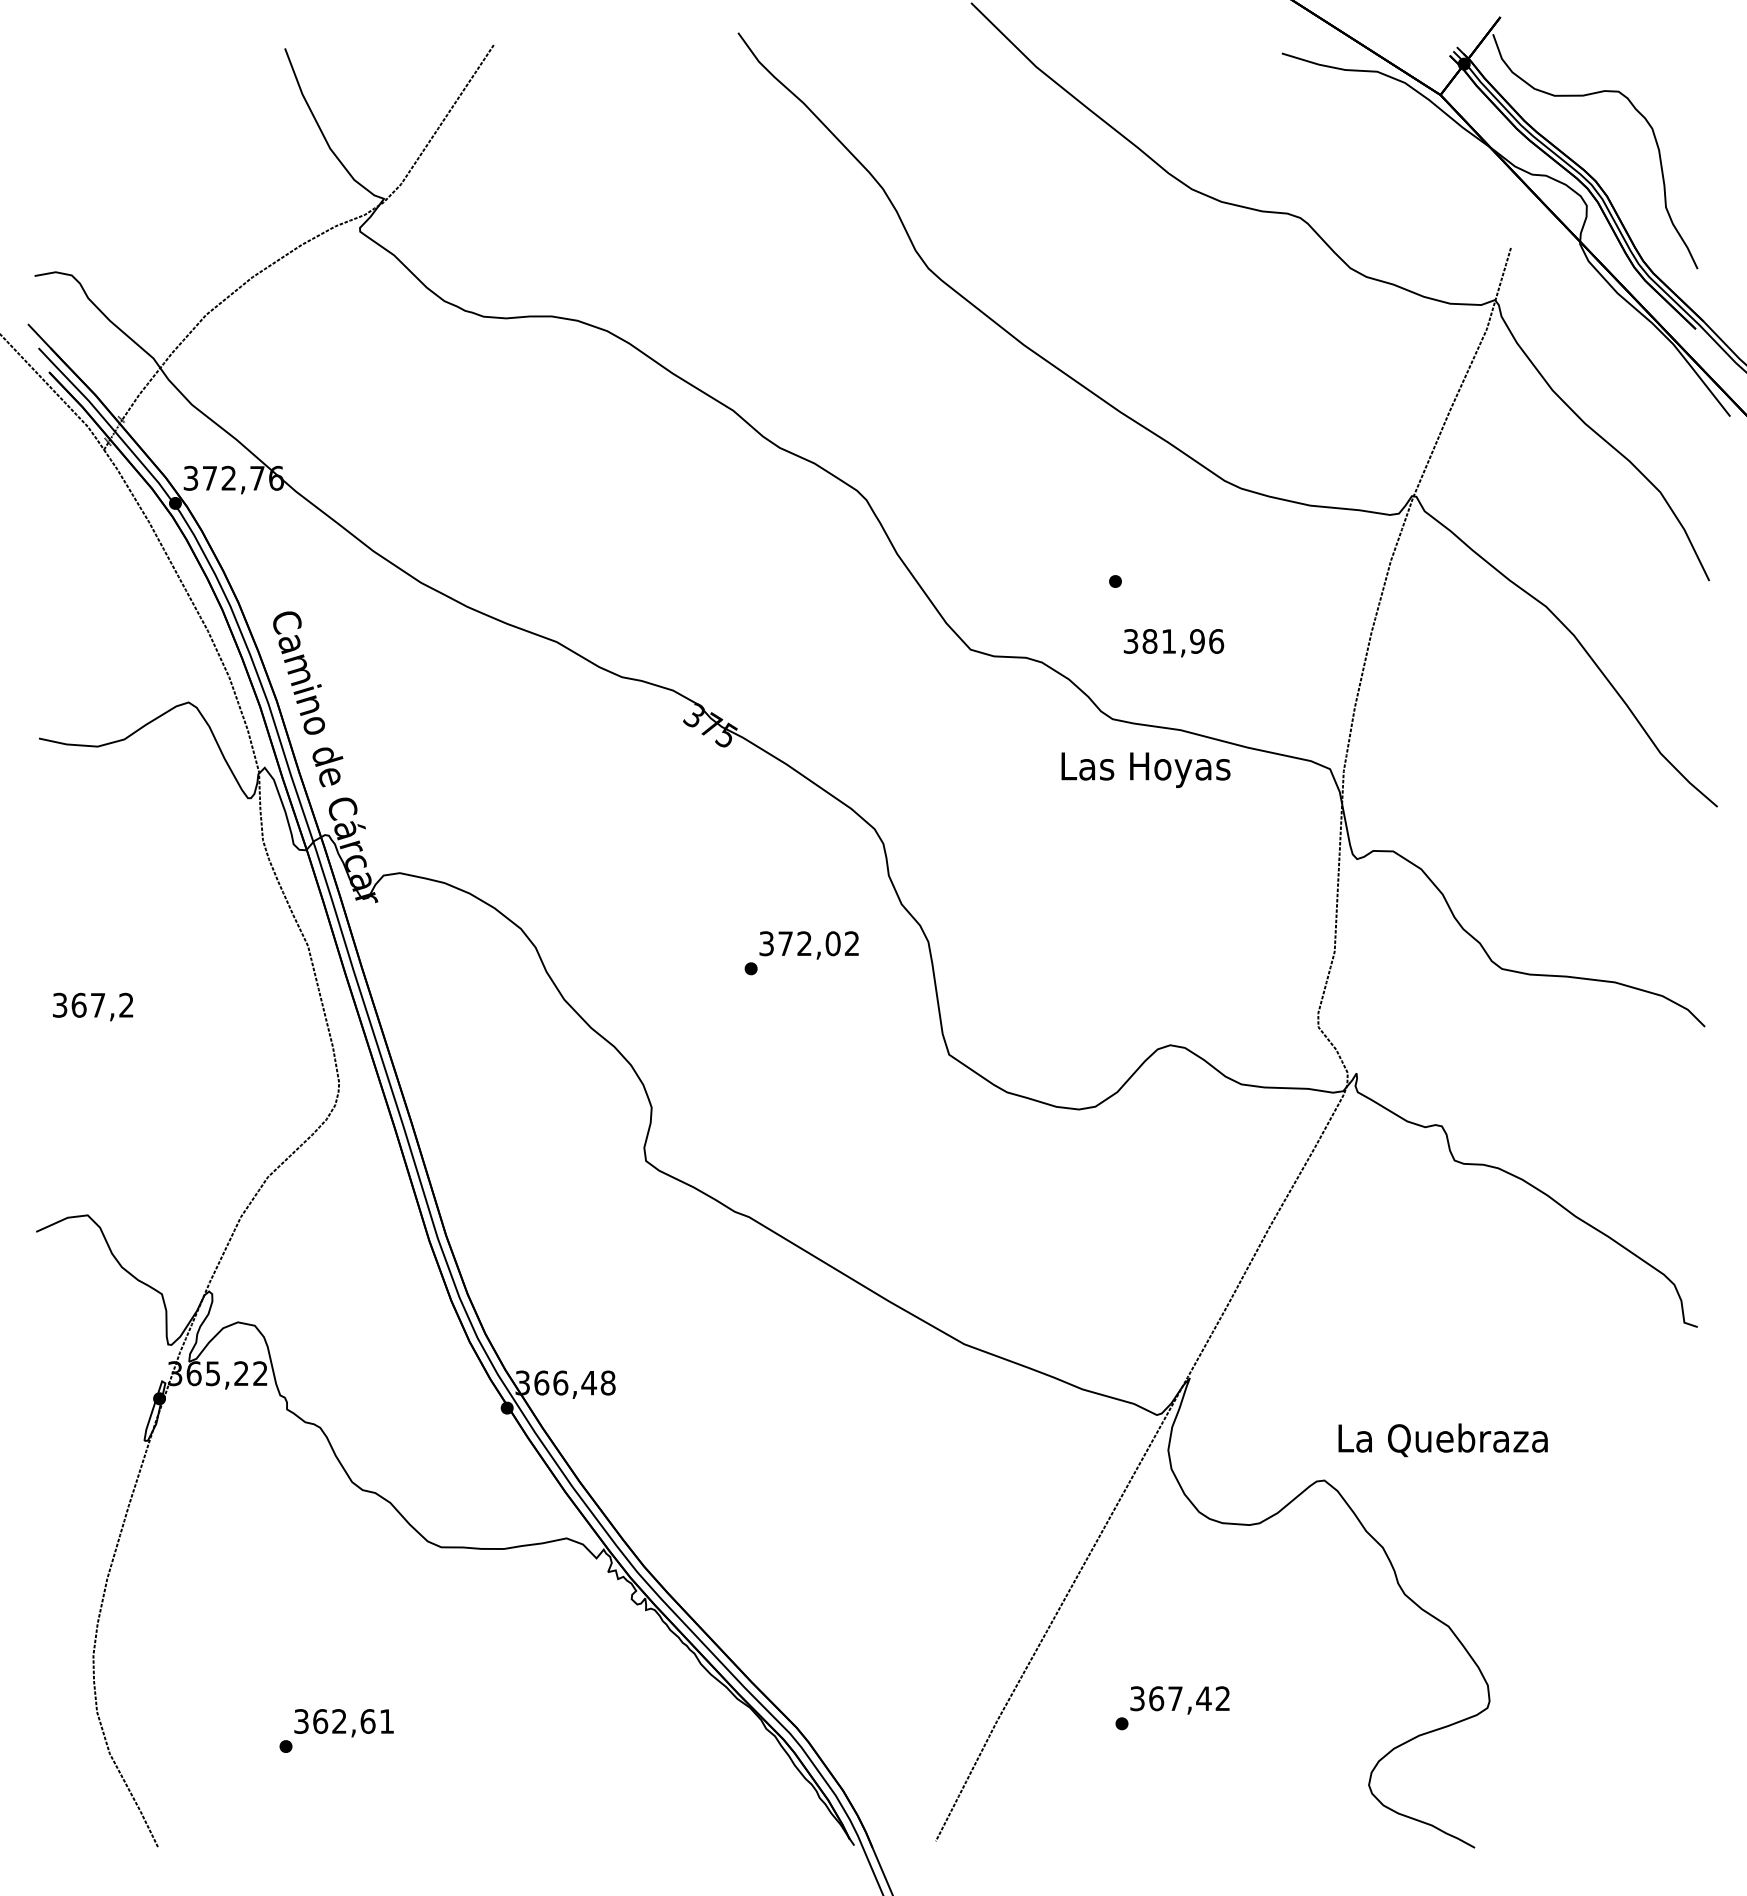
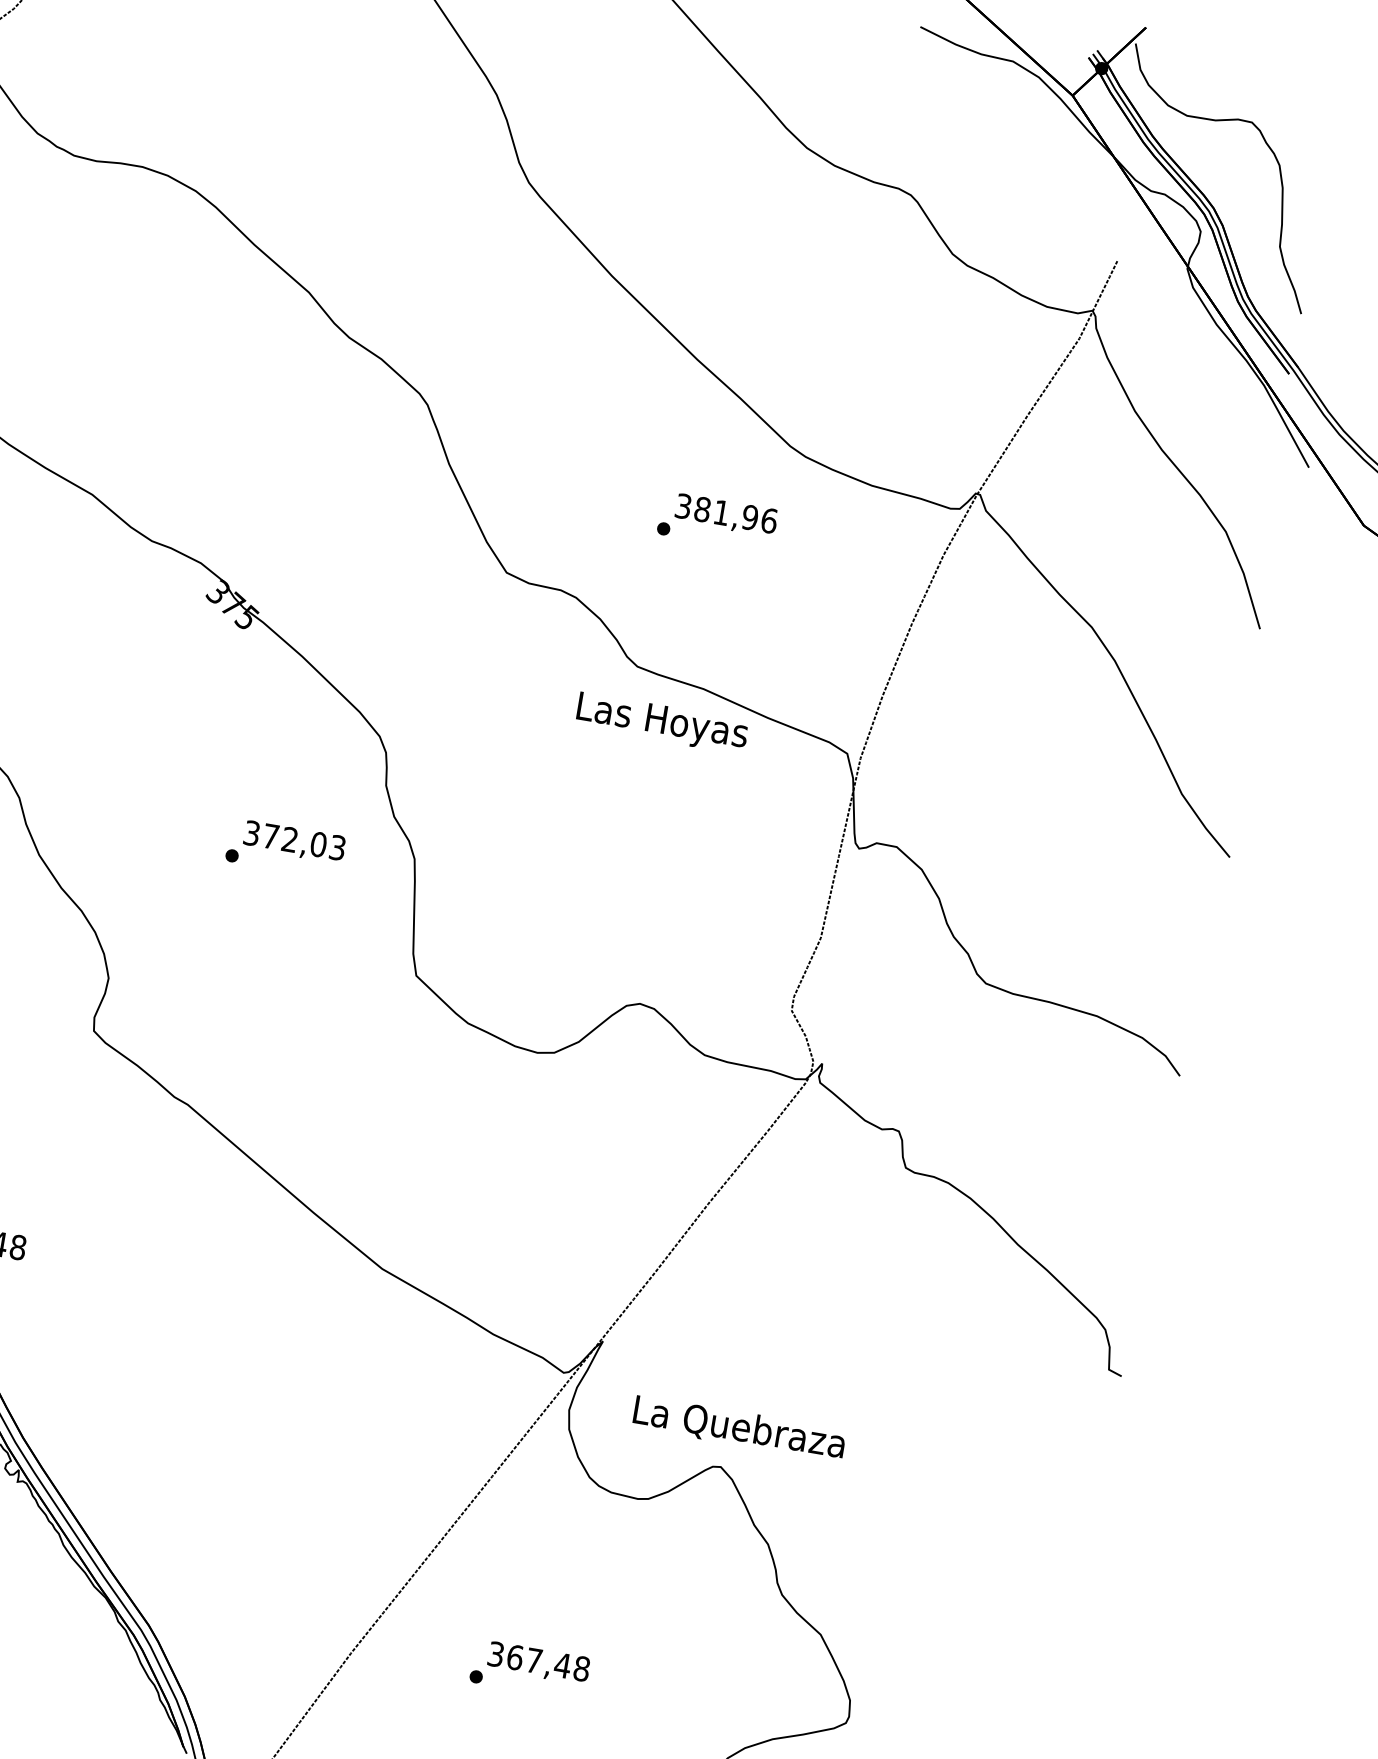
text: (1173, 643) -> (725, 515), moved
text: (852, 943) -> (338, 847), 372,02 -> 372,03
text: (1442, 1440) -> (738, 1428), moved
text: (1222, 1698) -> (581, 1668), 367,42 -> 367,48

